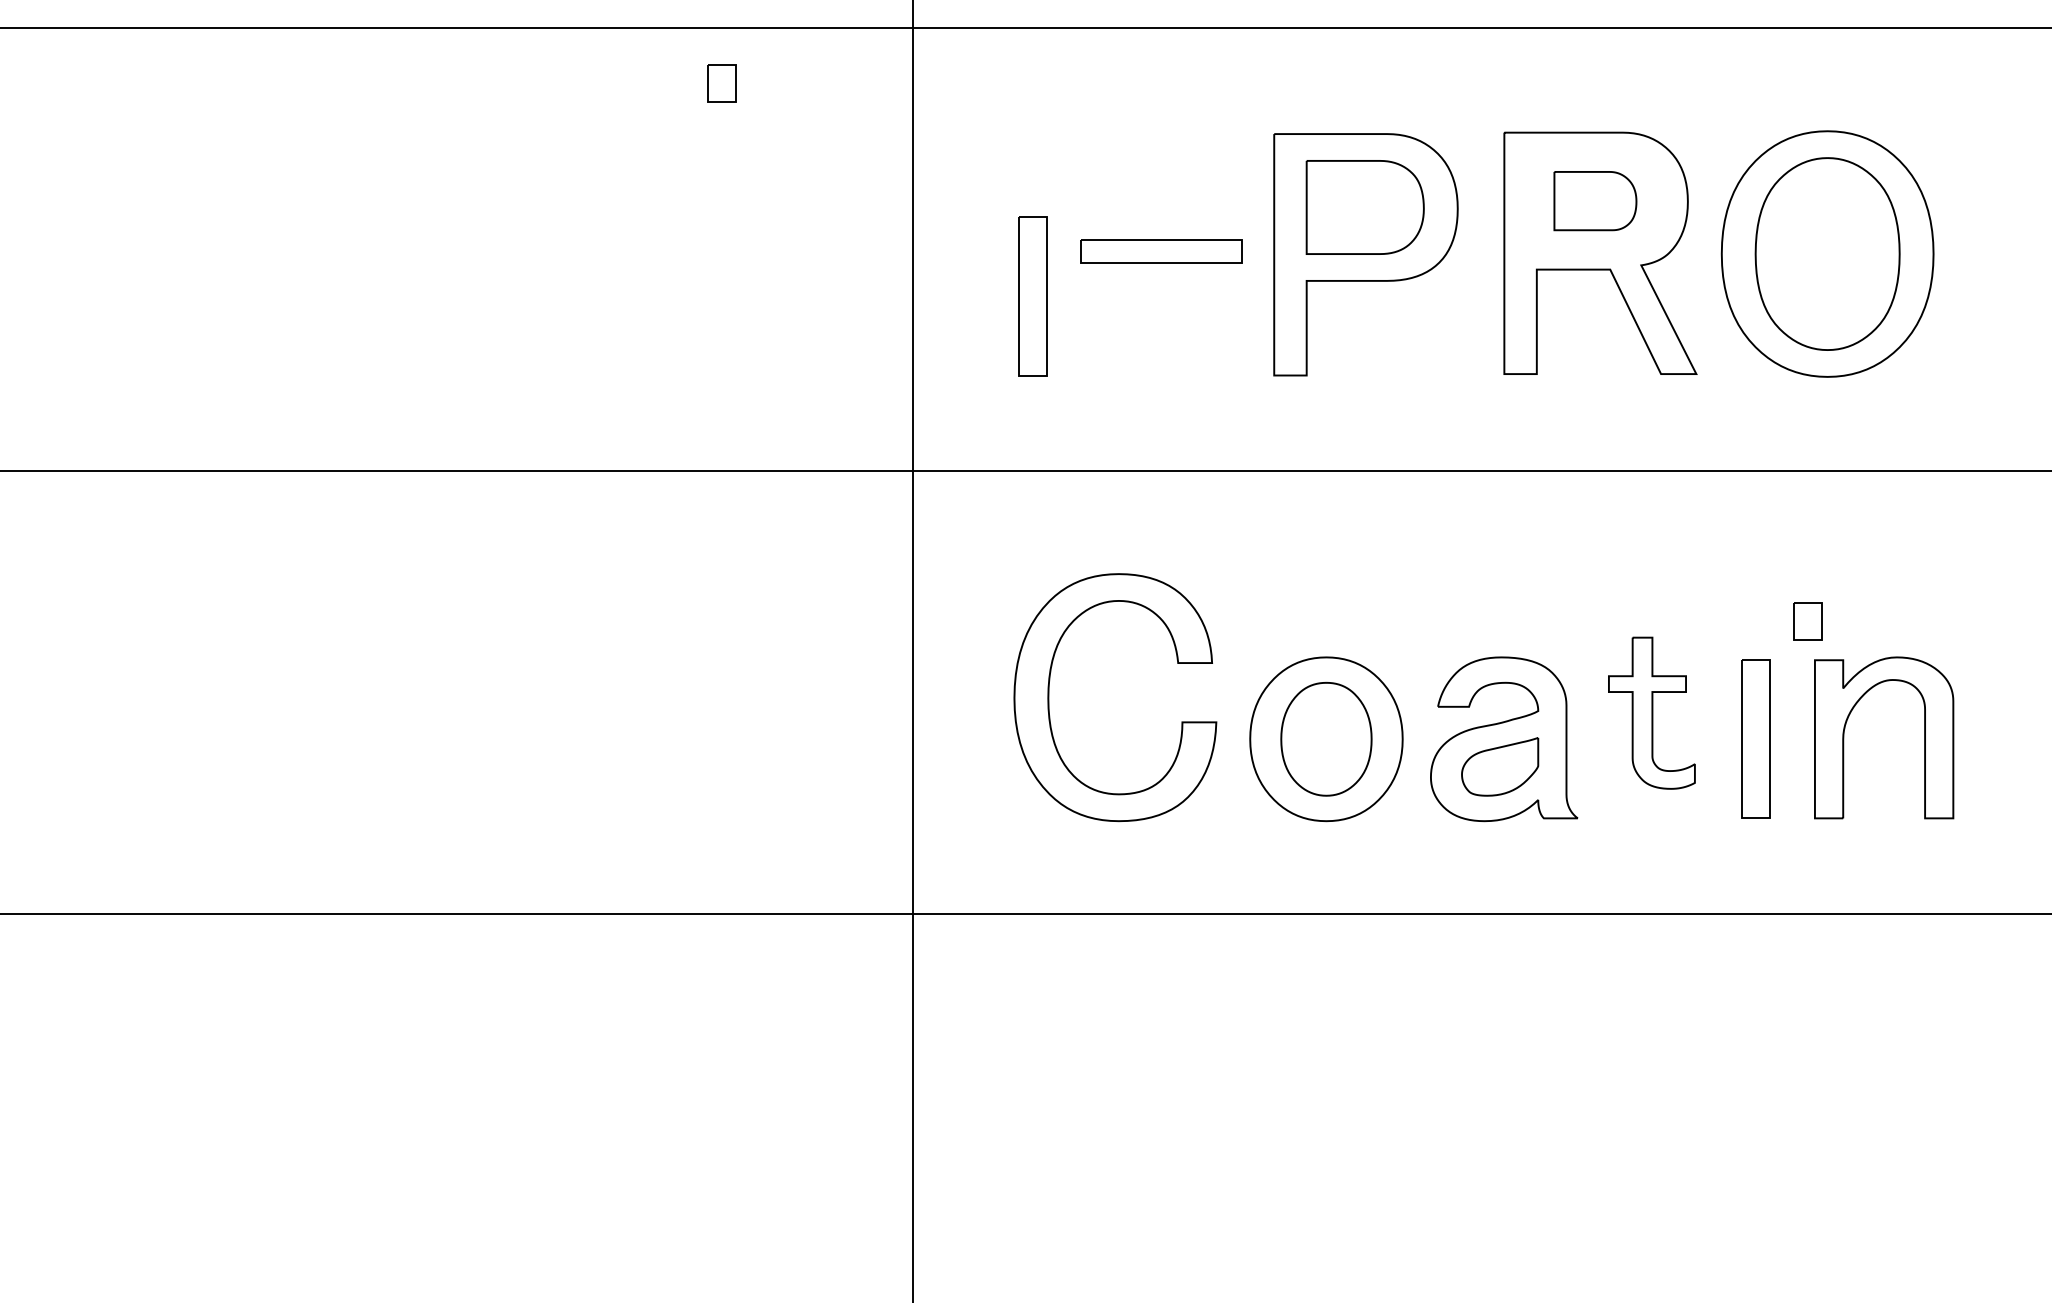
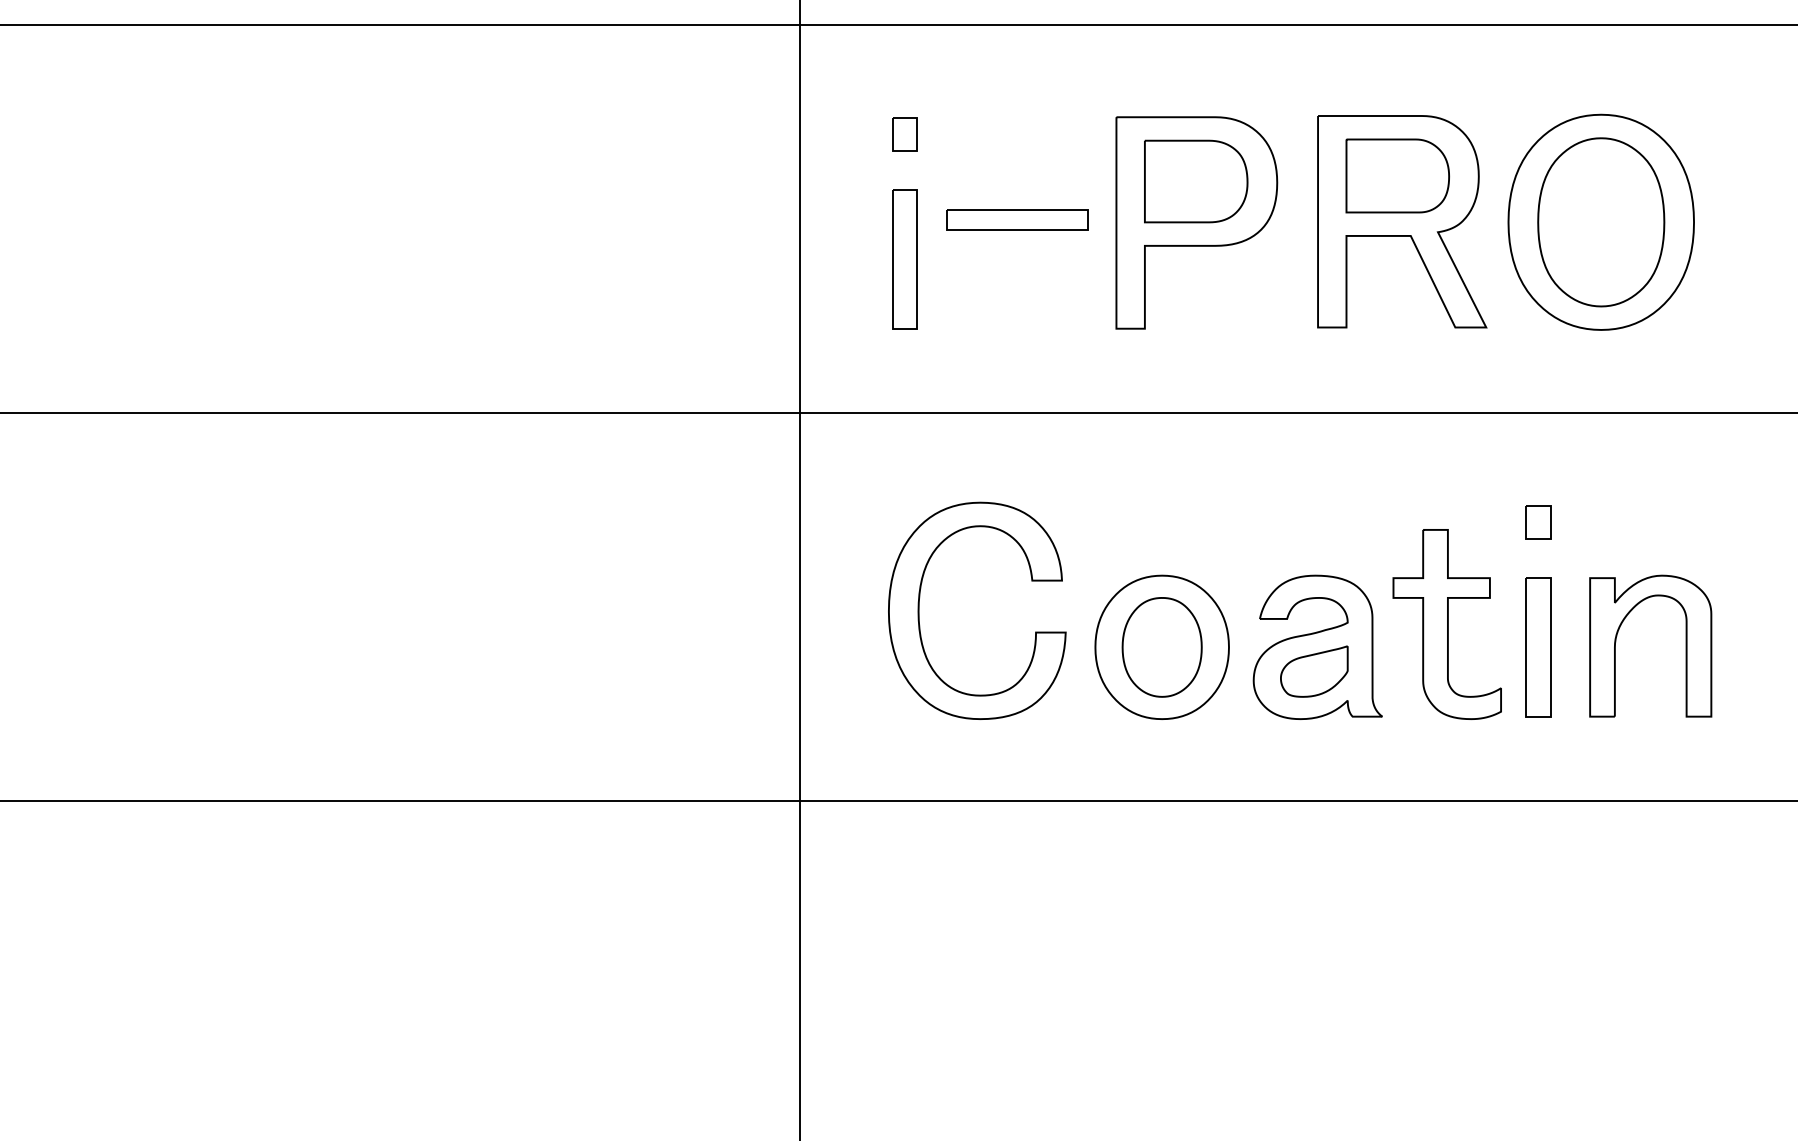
part: (721, 83) -> (904, 134), moved
part: (1595, 200) -> (1397, 175), size x1.43
part: (1807, 621) -> (1538, 522), moved
part: (1651, 713) -> (1446, 624), size x1.43

